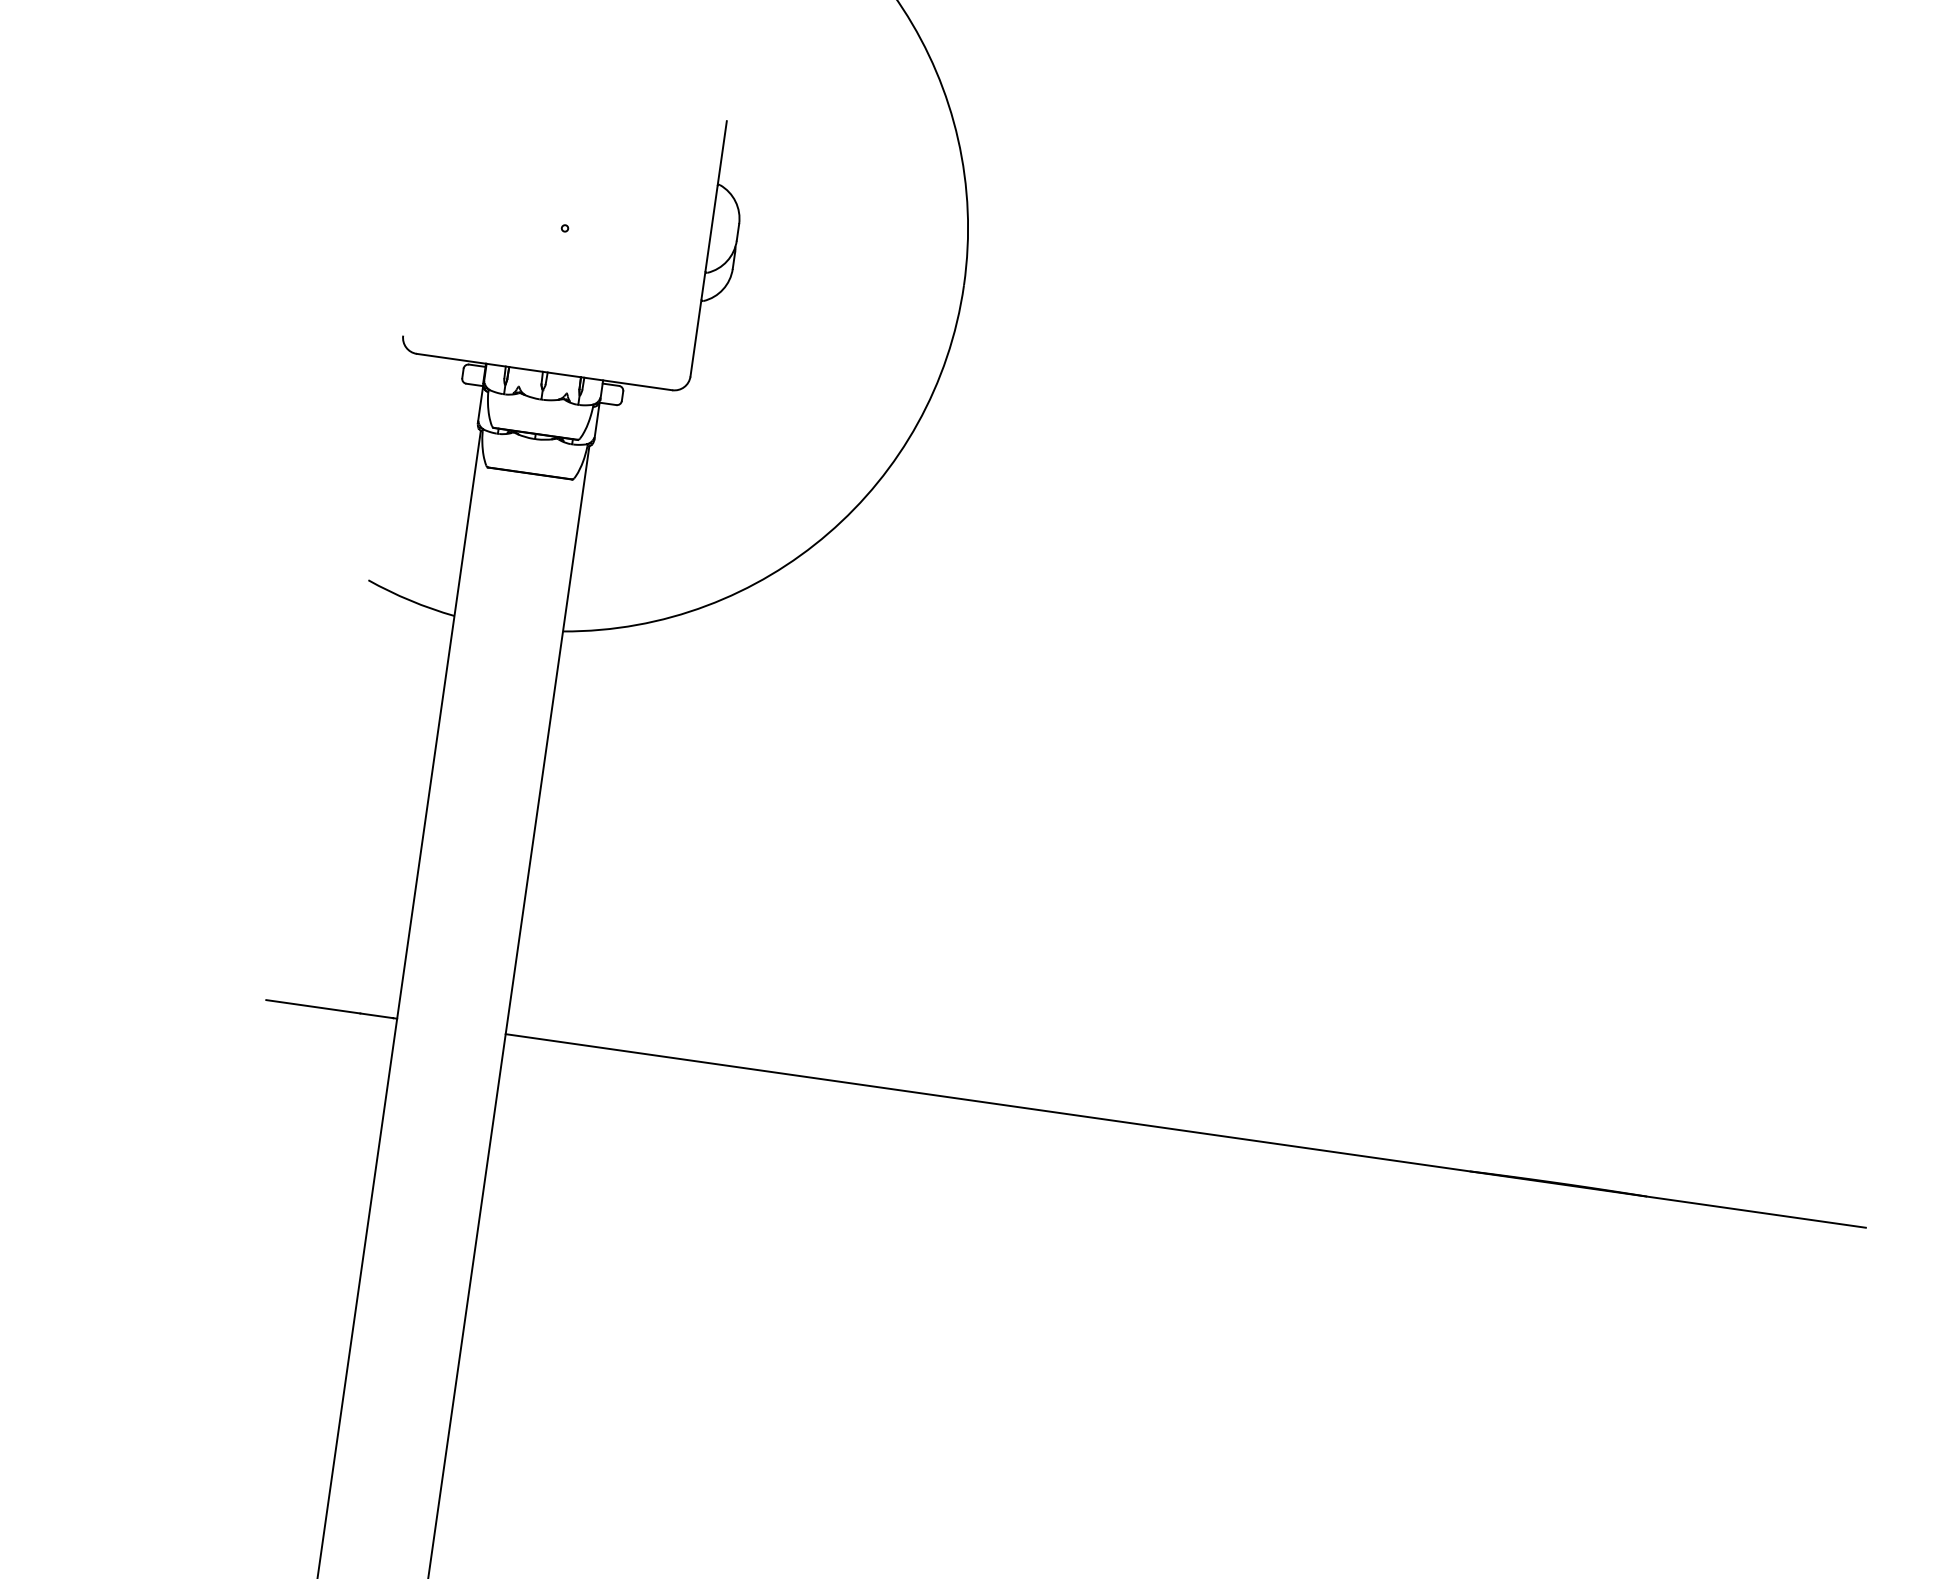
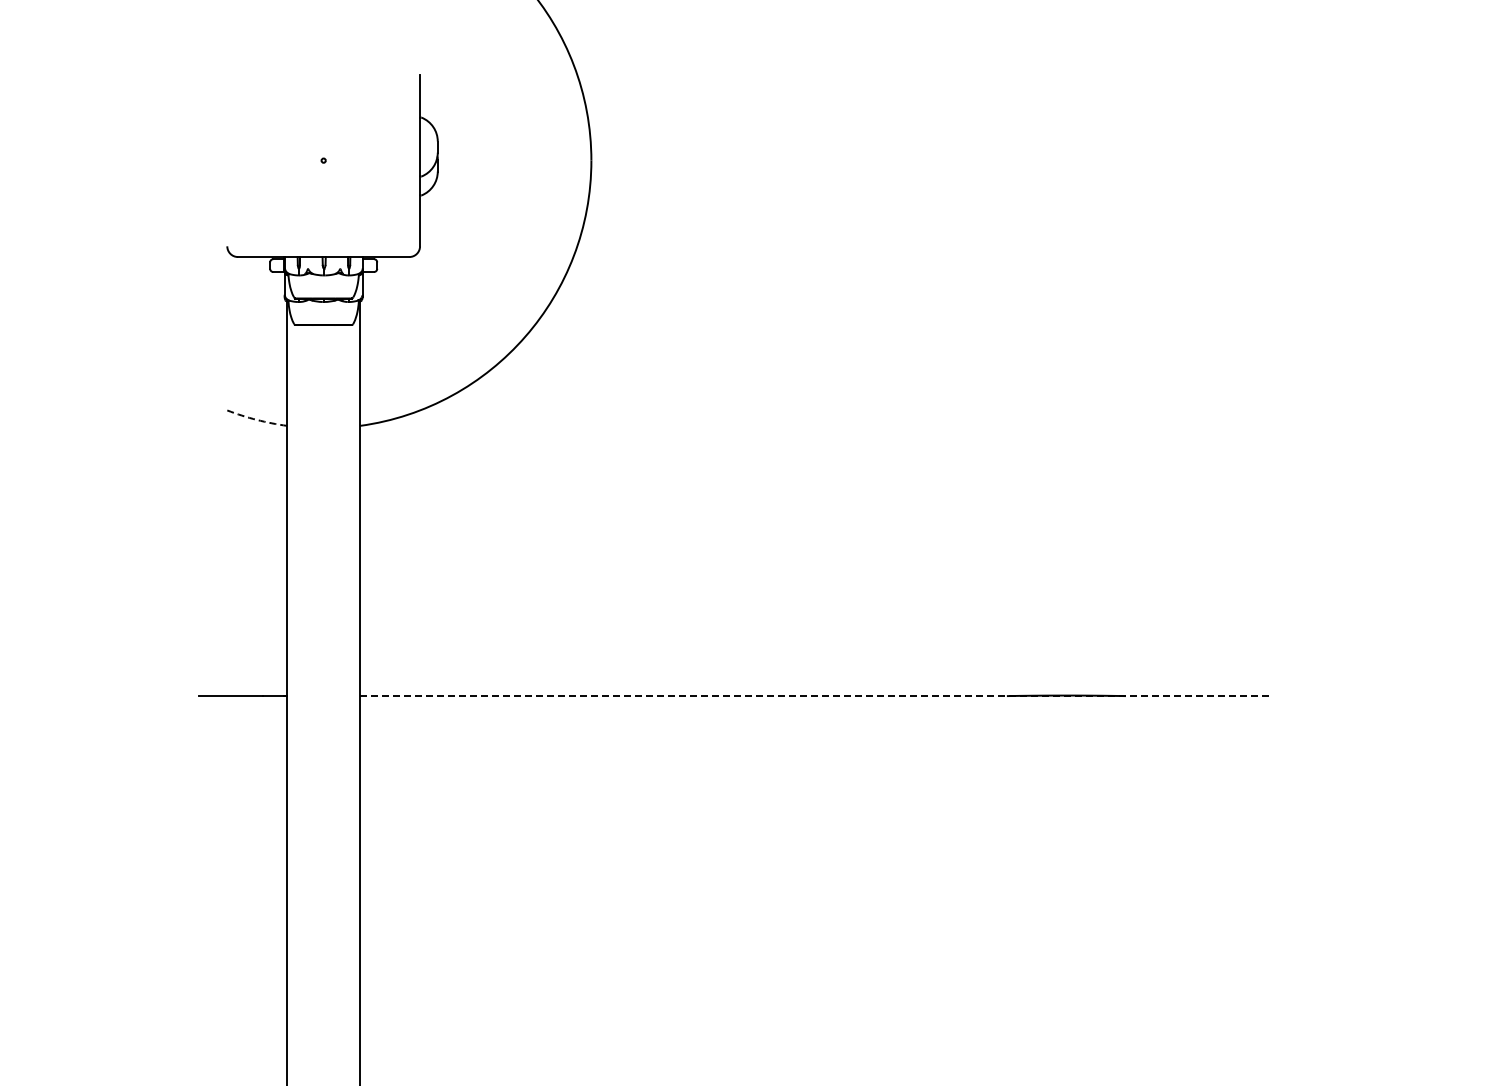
arc: (409, 599) -> (256, 419), solid -> dashed
line: (1185, 1131) -> (816, 696), solid -> dashed

